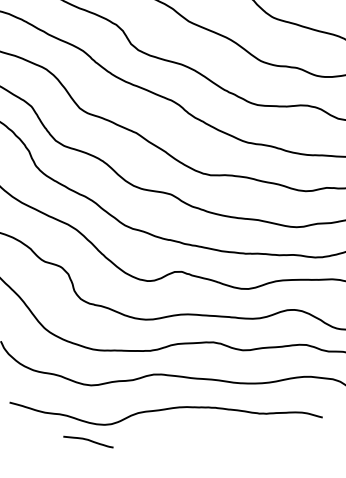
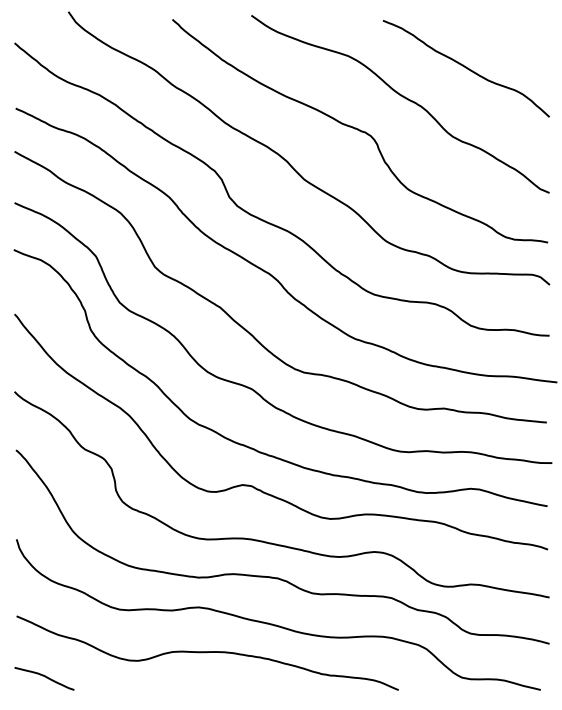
curve: (88, 441) -> (44, 677), moved

